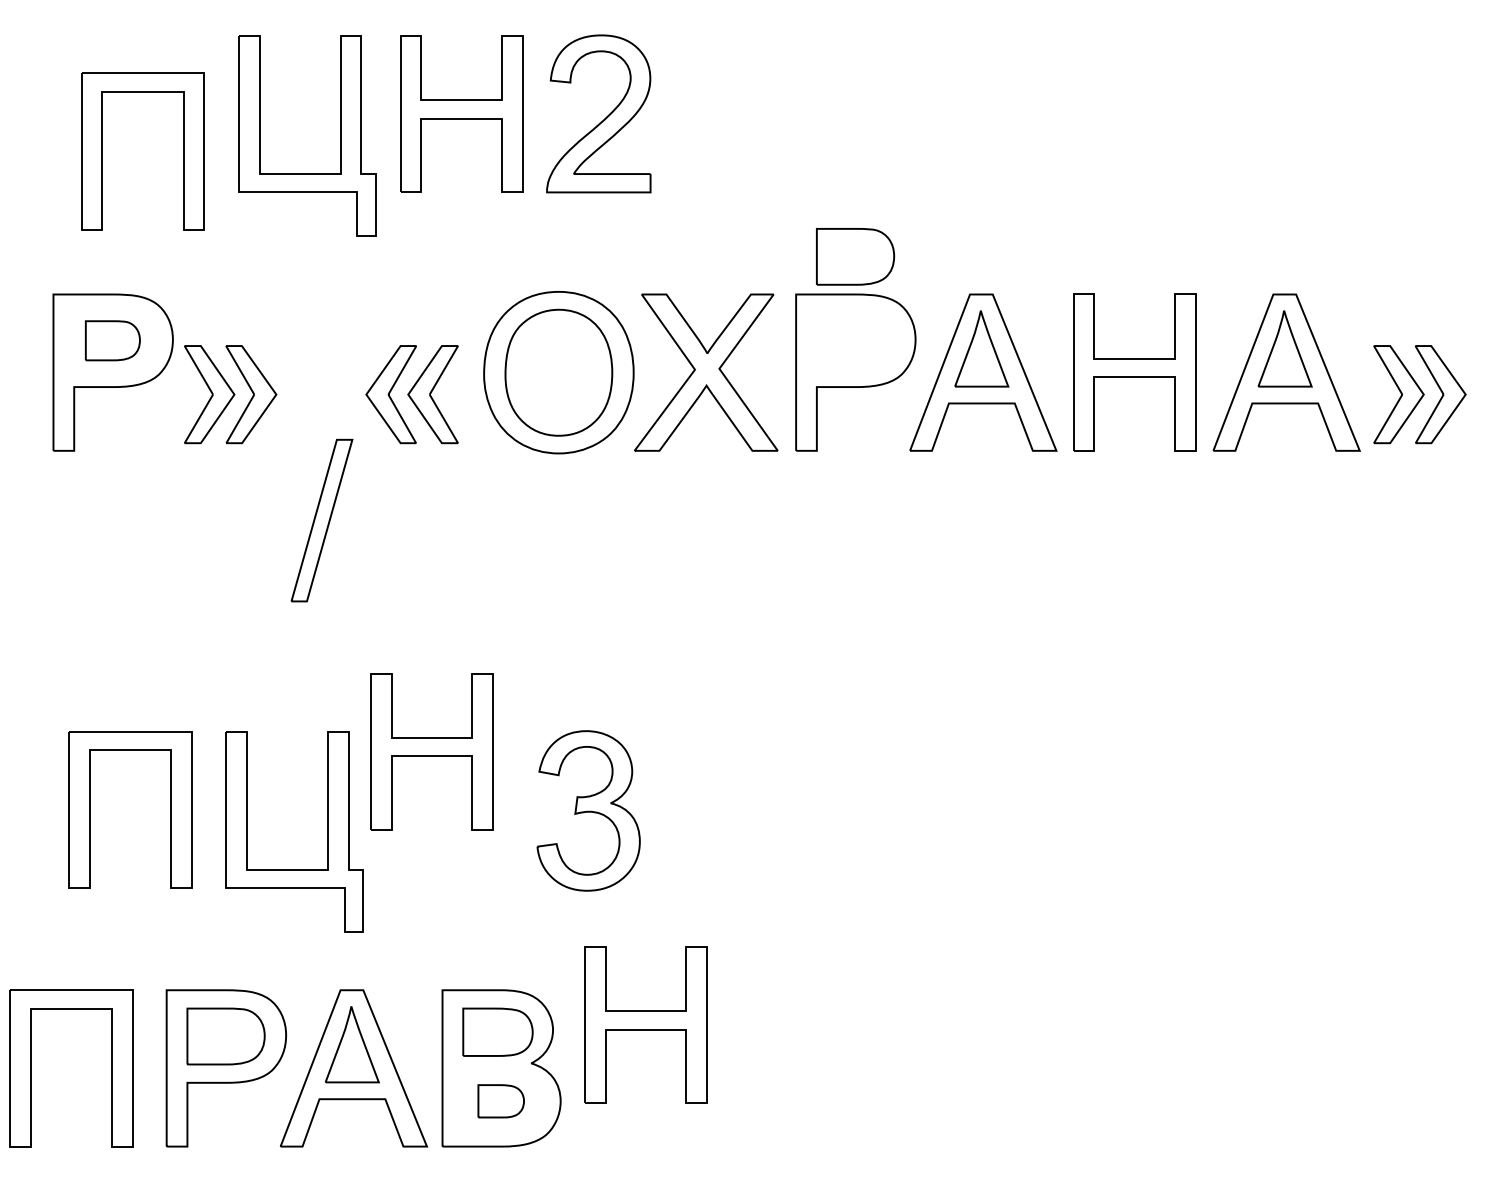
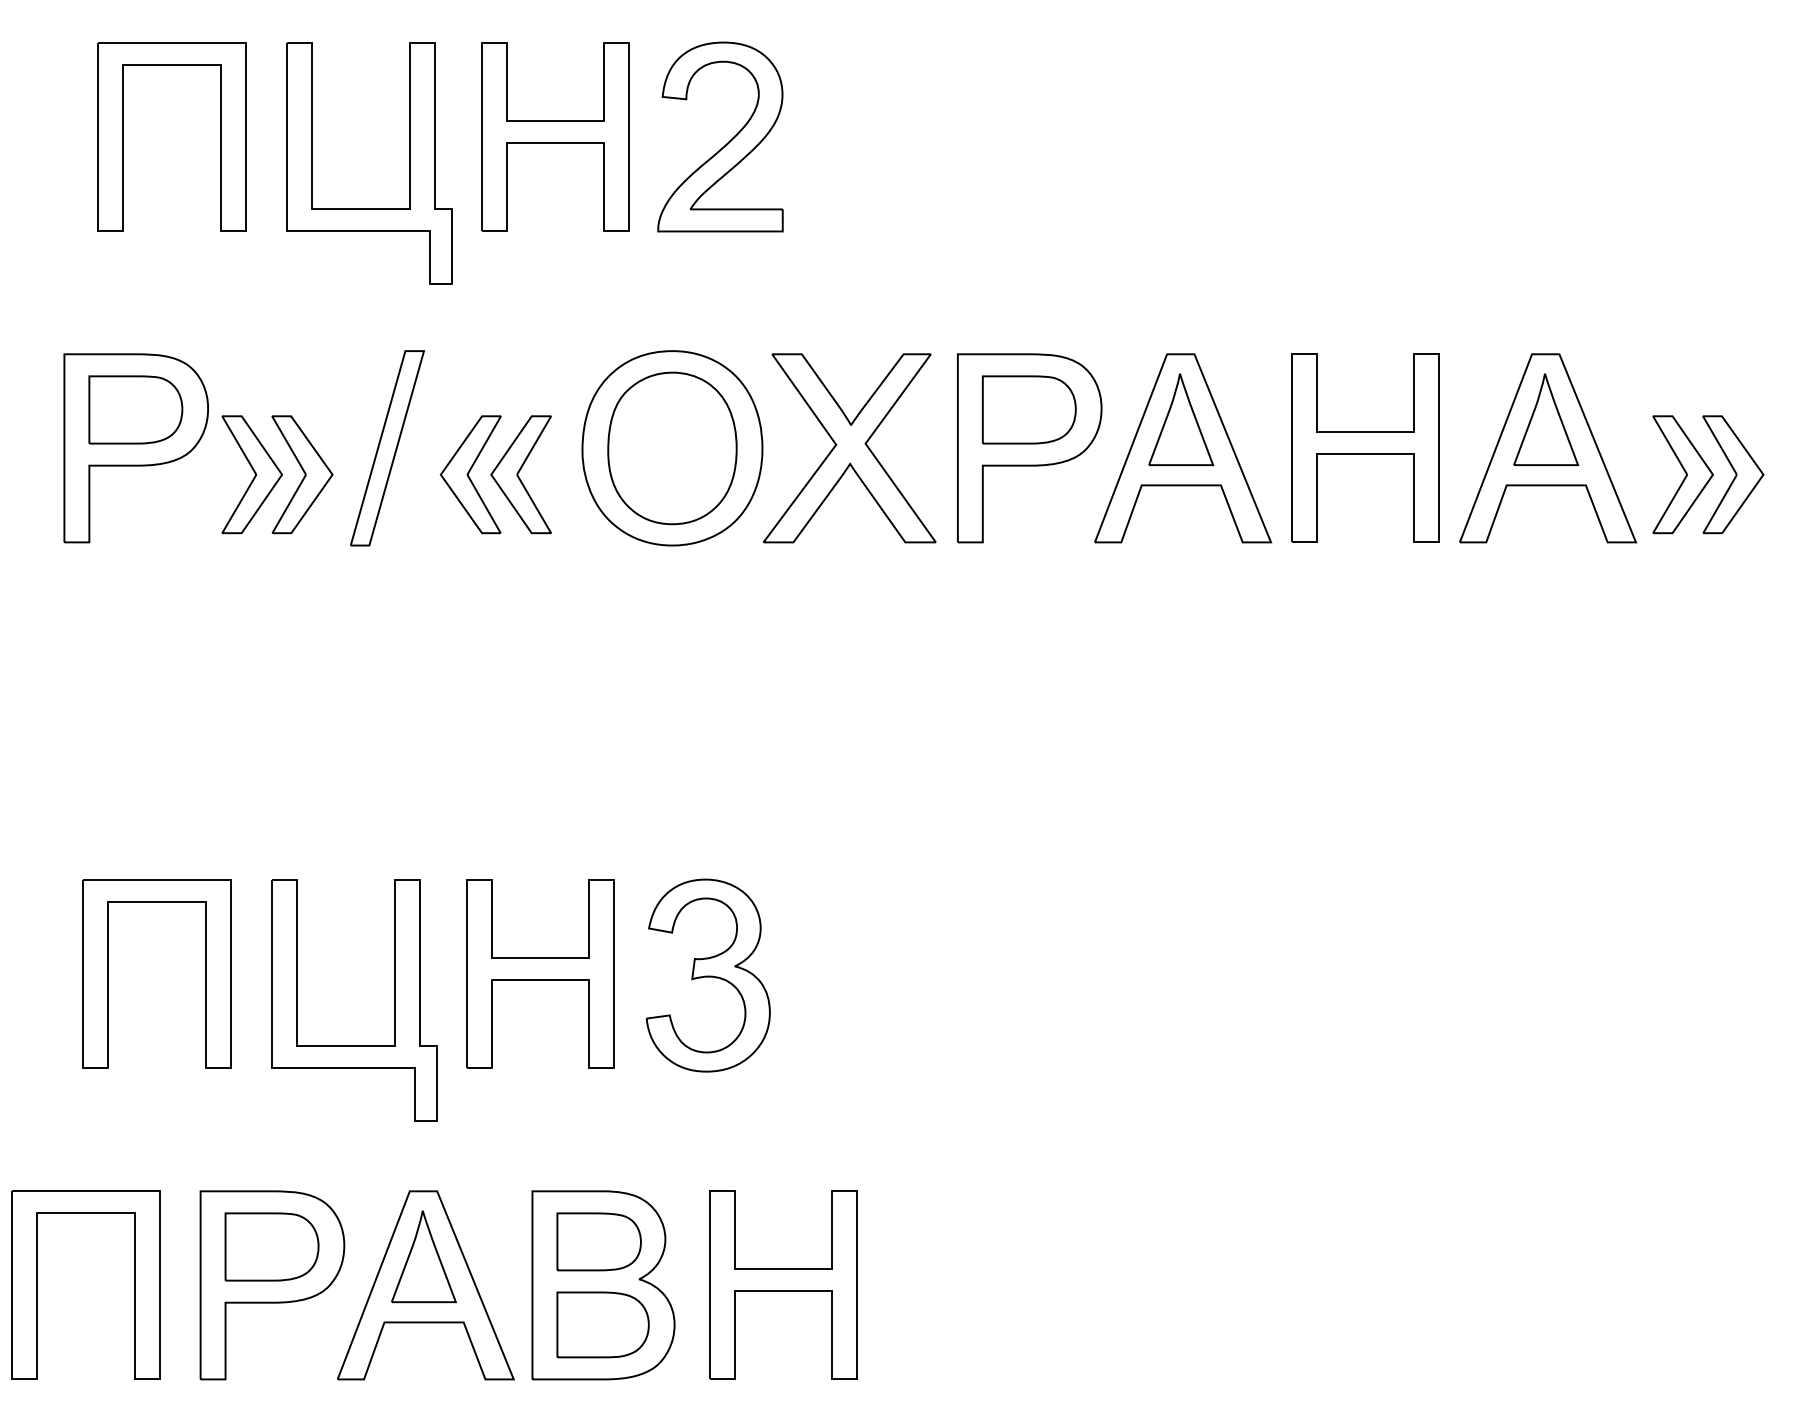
part: (102, 150) -> (123, 136), moved
part: (854, 256) -> (1028, 409), moved
part: (112, 340) -> (135, 409), size x1.43
part: (322, 520) -> (387, 448), moved
part: (431, 751) -> (540, 973), moved
part: (646, 1024) -> (783, 1284), moved
part: (500, 1100) -> (602, 1324), size x1.67

